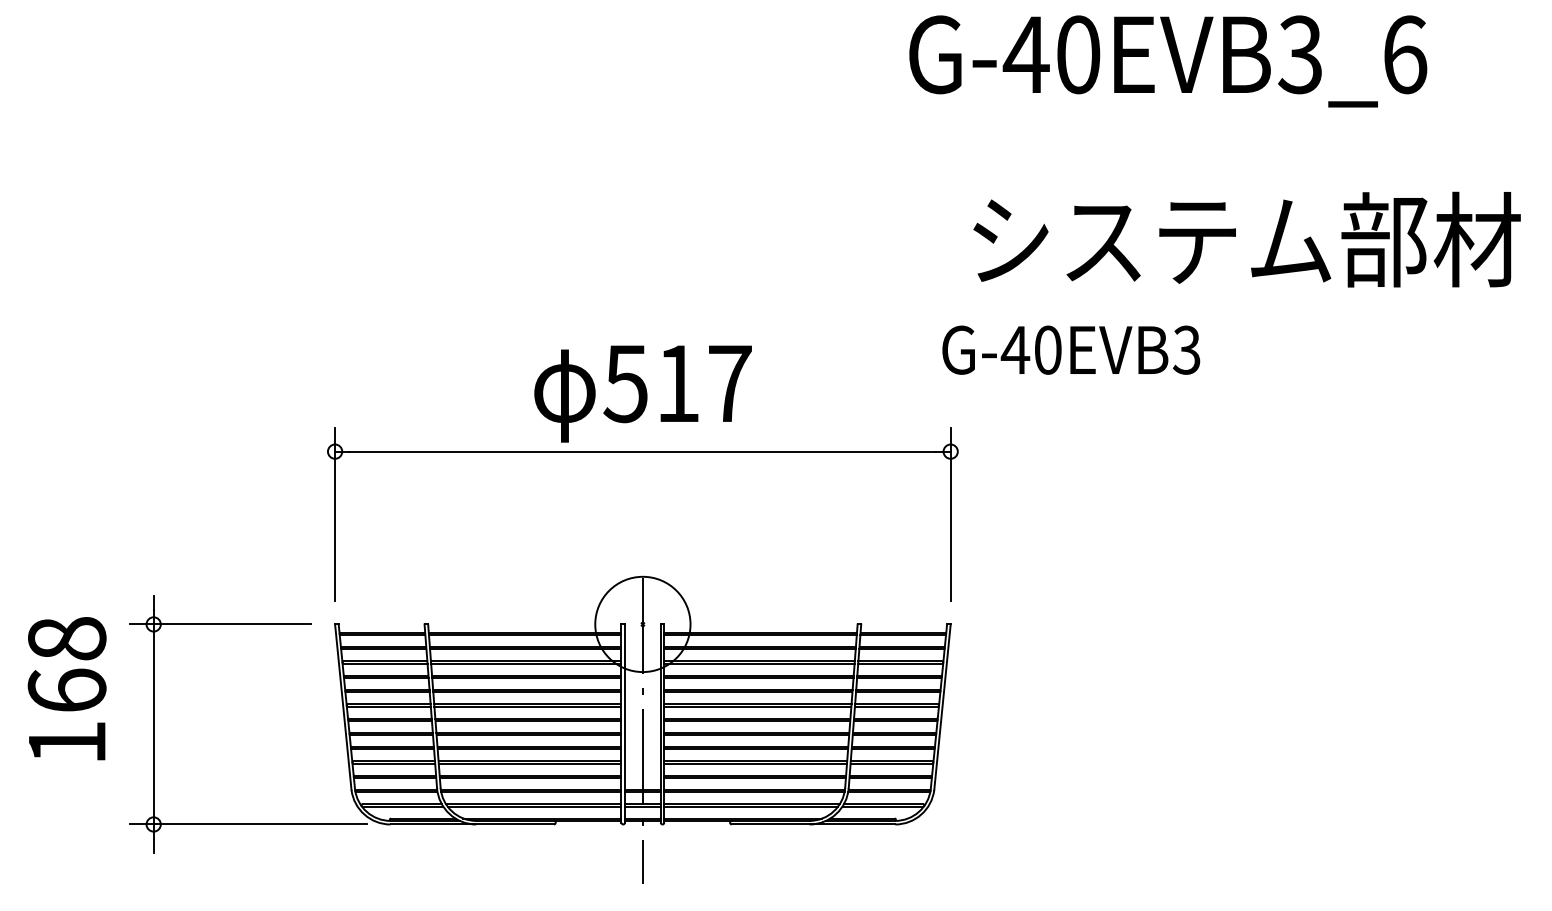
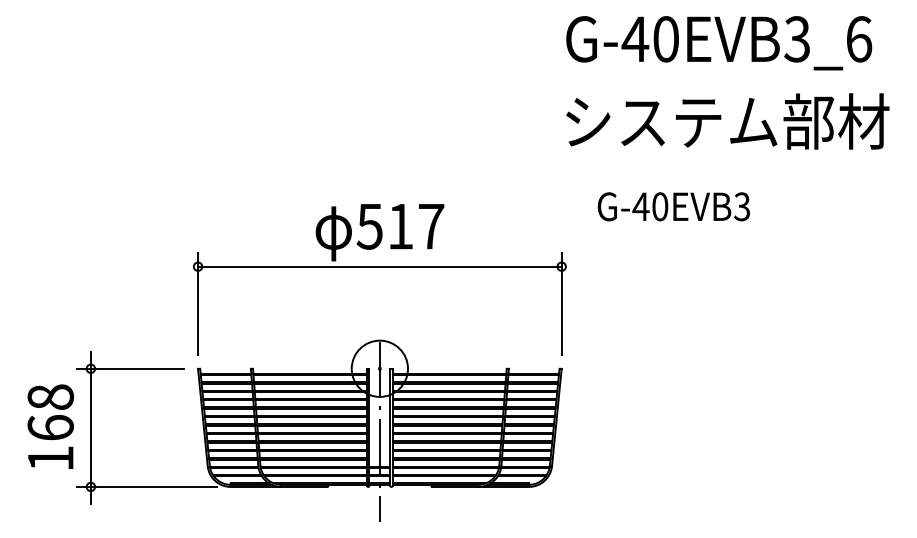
text: (1168, 61) -> (719, 43), moved
text: (1246, 239) -> (727, 121), moved
text: (1070, 349) -> (673, 206), moved
text: (66, 688) -> (50, 426), moved

